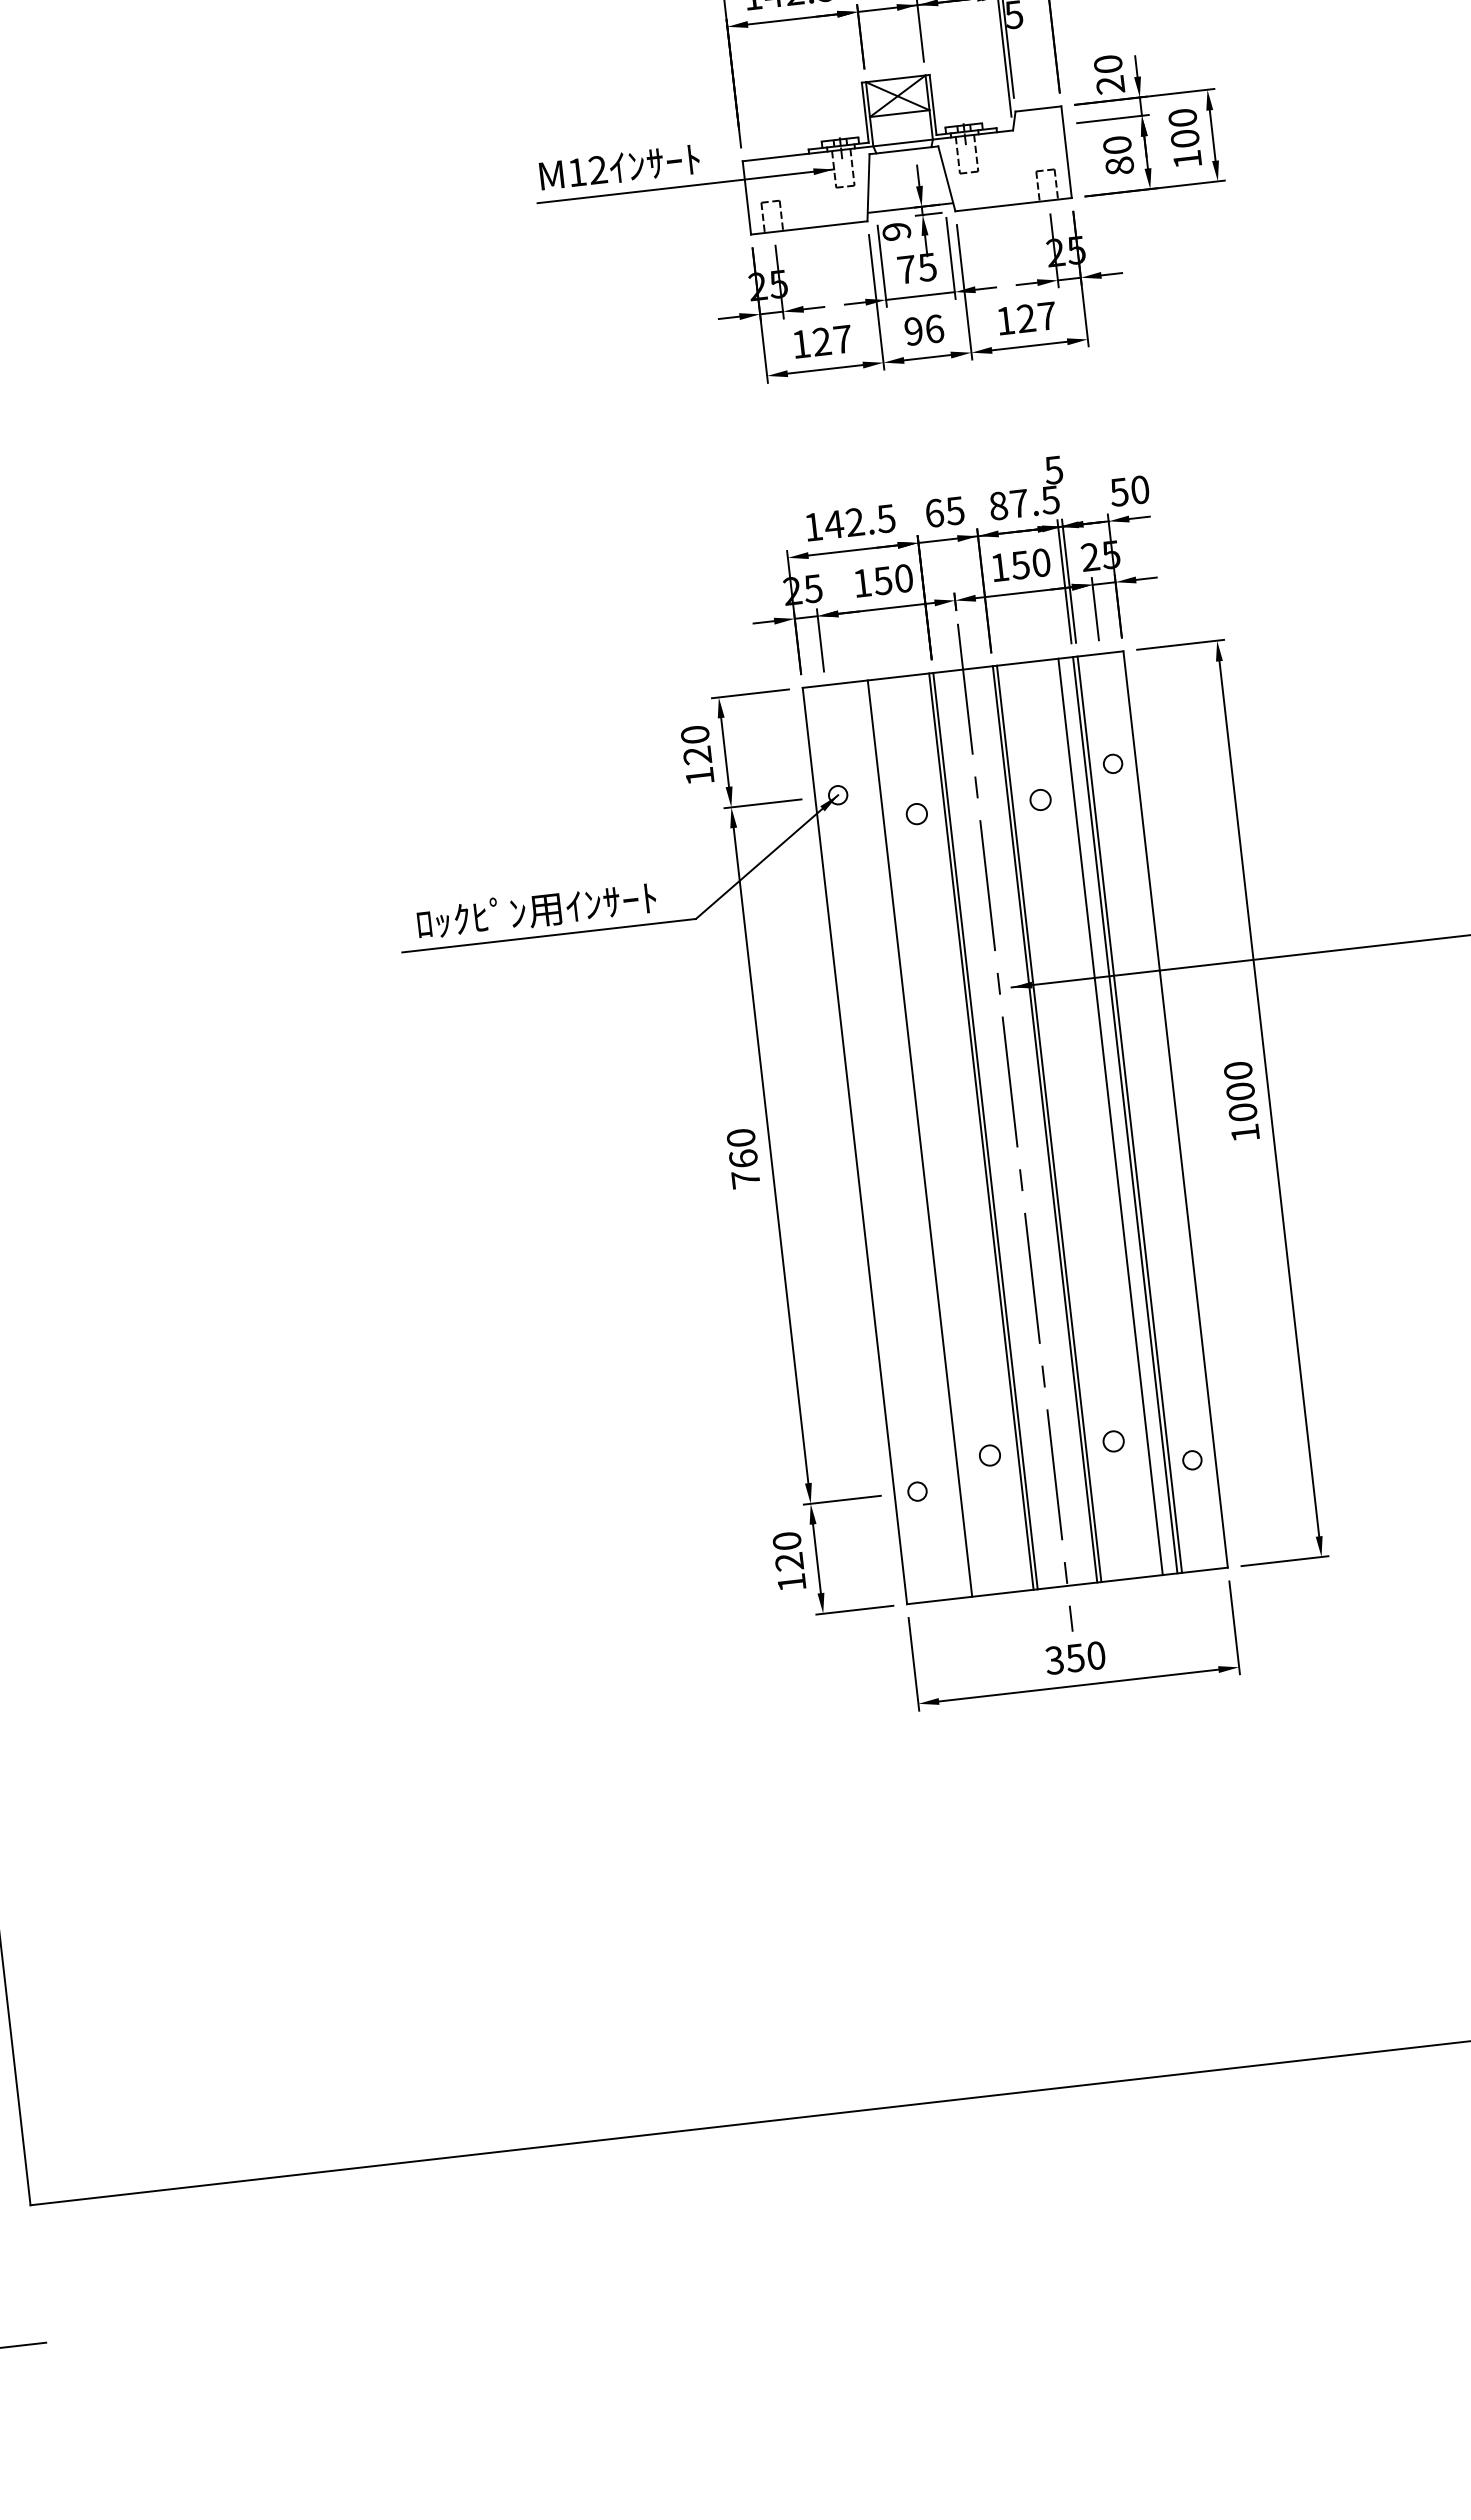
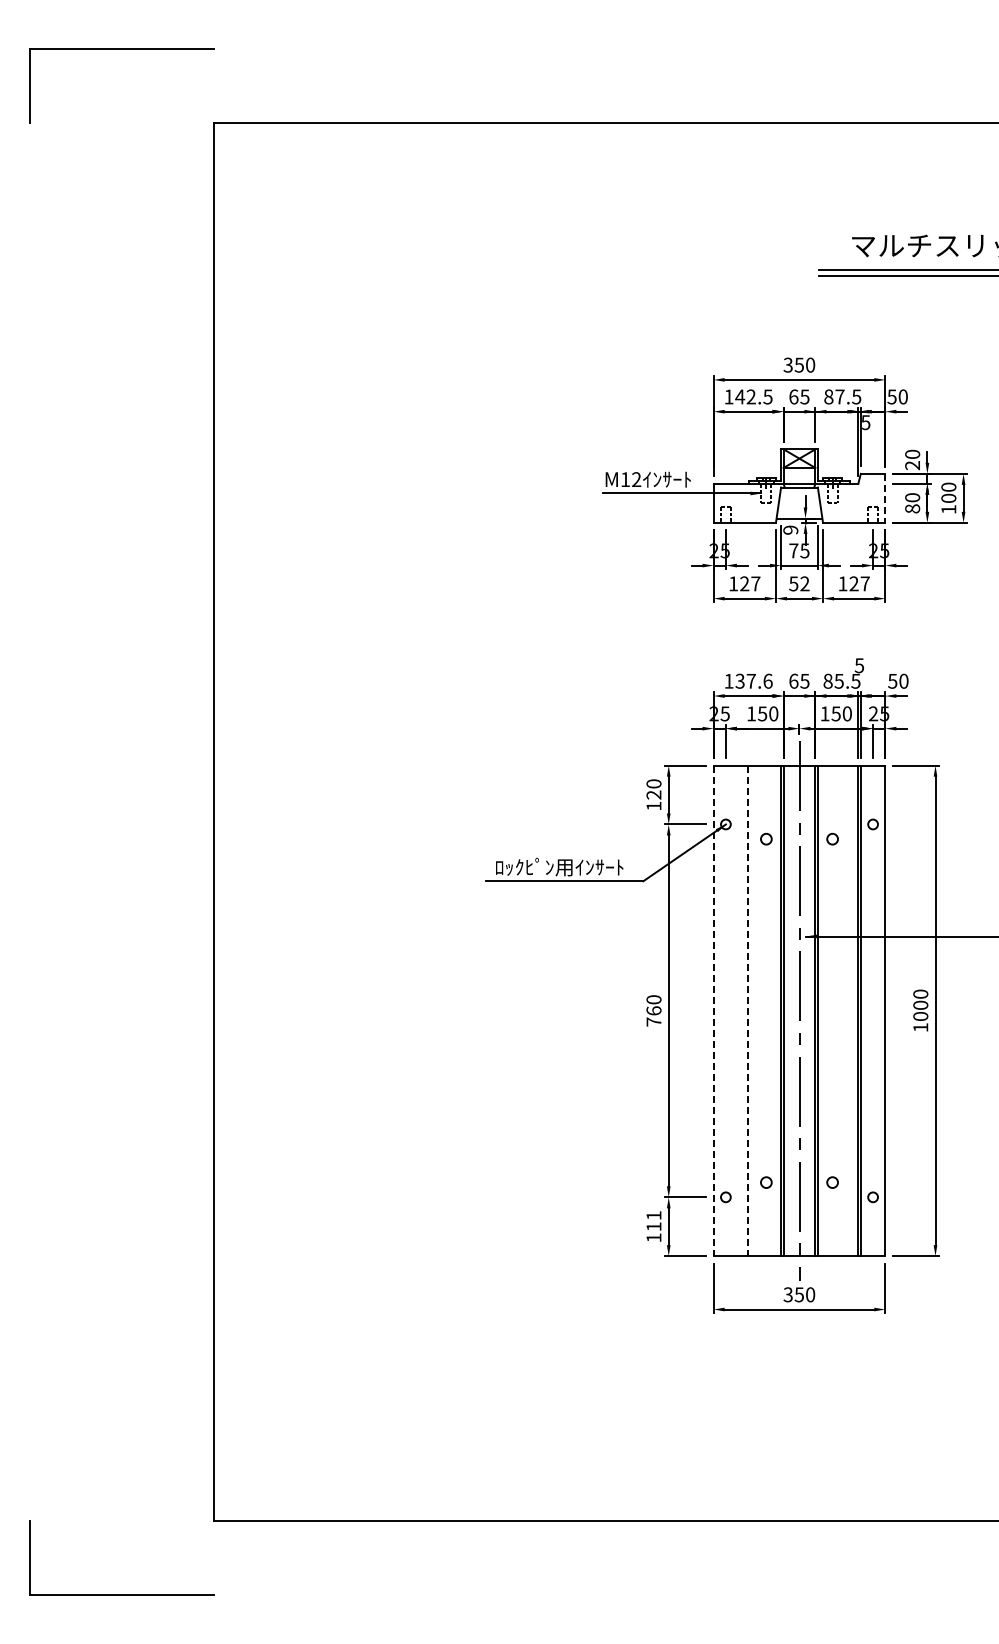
line: (1066, 152) -> (885, 498), solid -> dashed
text: (924, 329) -> (799, 583), 96 -> 52
text: (1018, 504) -> (838, 681), 87.5 -> 85.5
text: (859, 520) -> (753, 680), 142.5 -> 137.6
line: (1110, 1116) -> (850, 1010), removed
line: (920, 1139) -> (748, 1011), solid -> dashed
line: (854, 1147) -> (713, 1011), solid -> dashed
text: (787, 1552) -> (653, 1221), 120 -> 111

